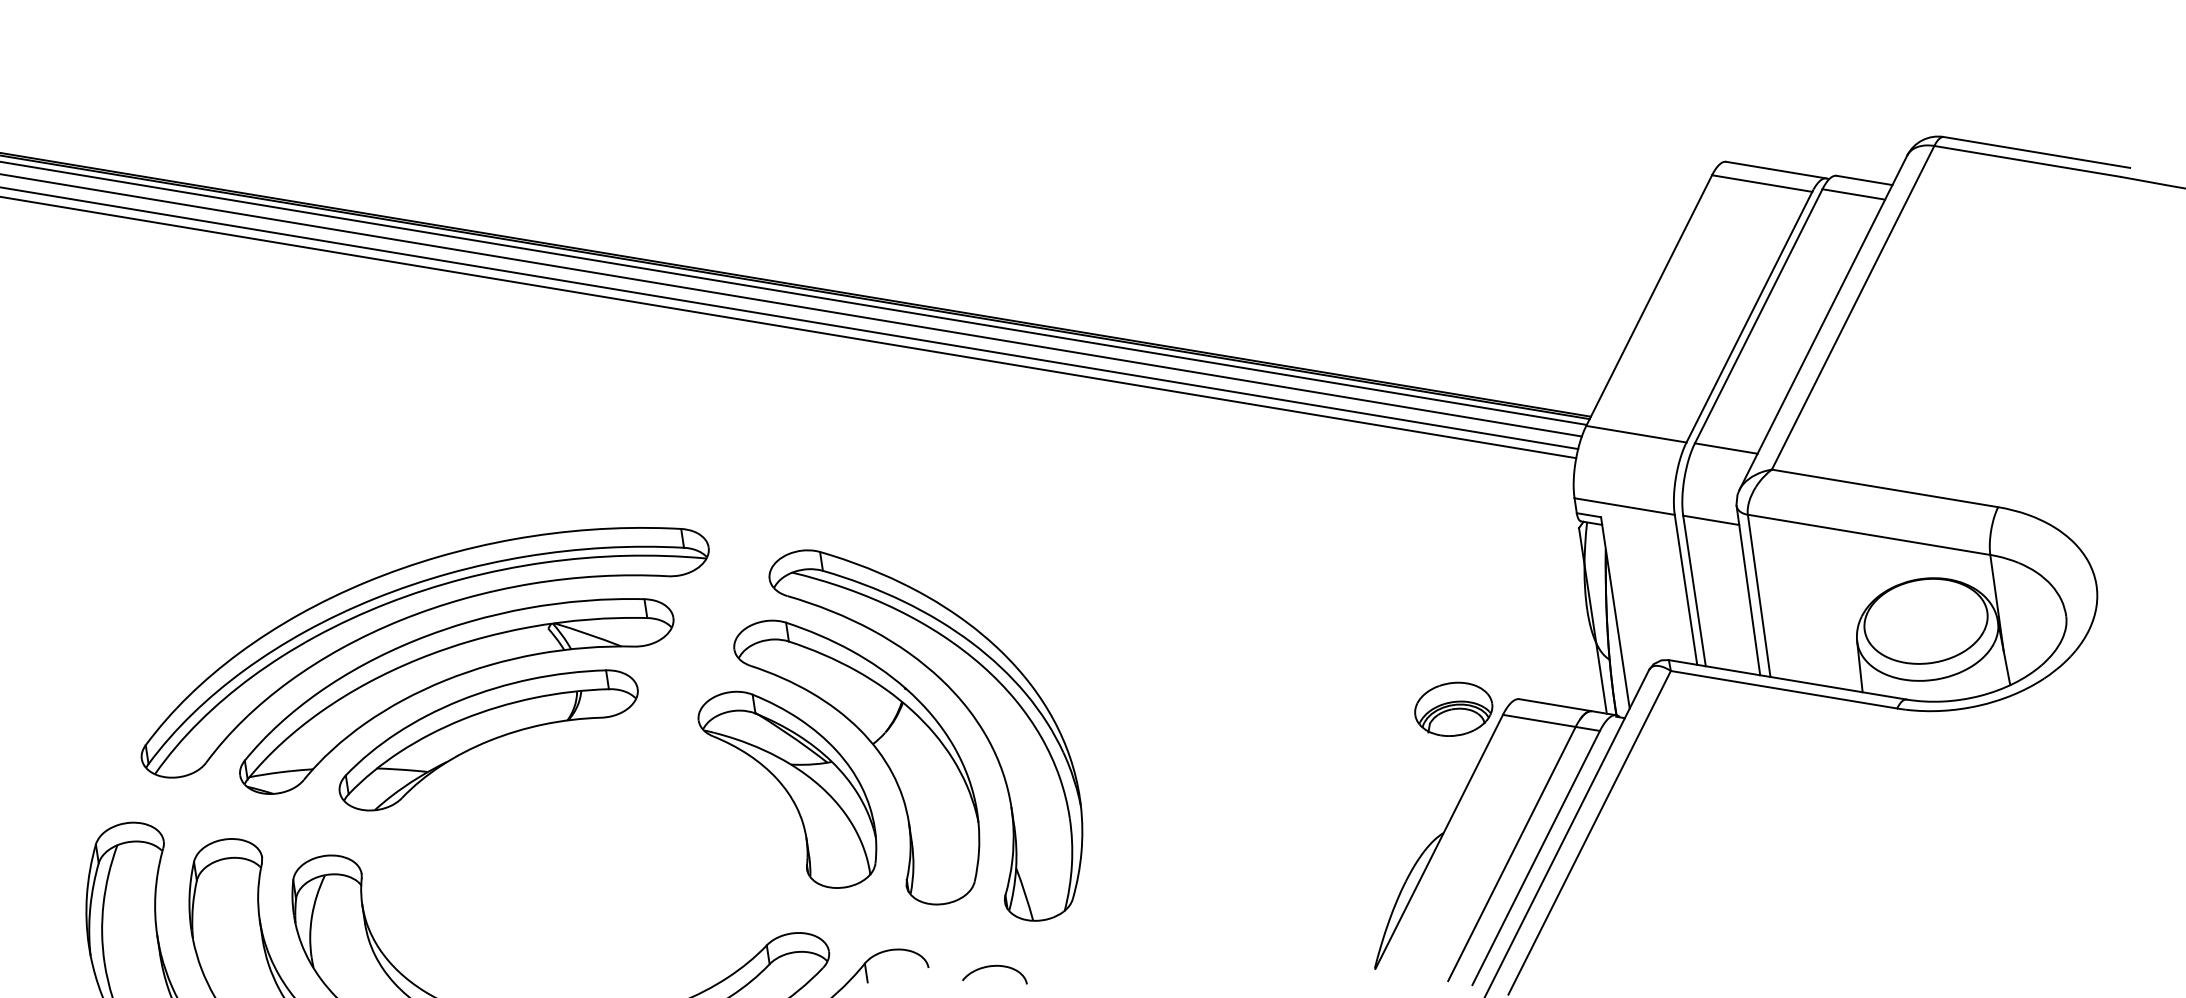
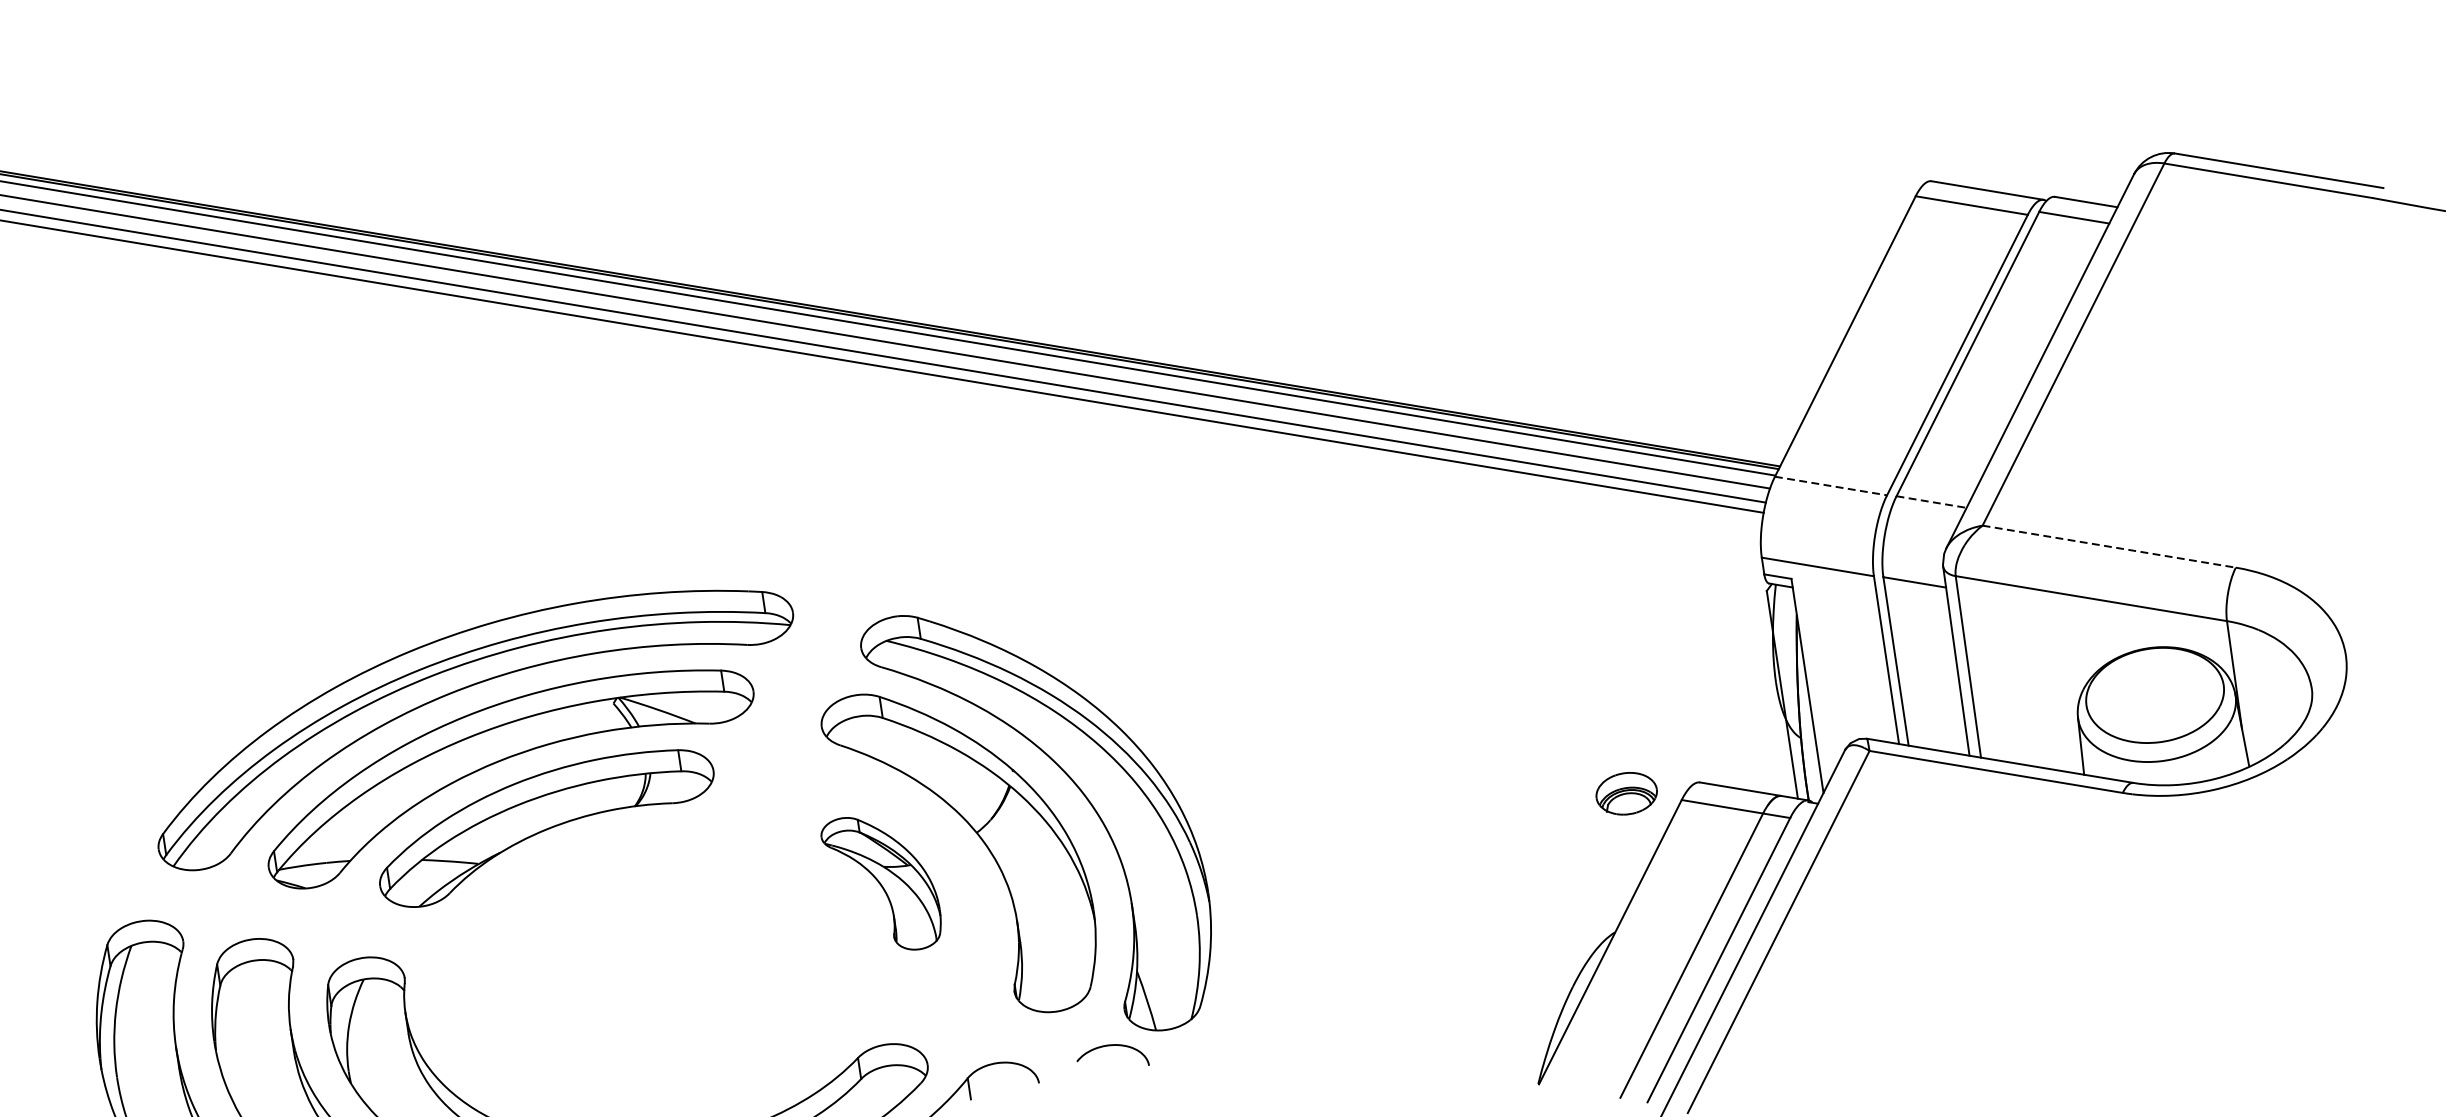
line: (1636, 434) -> (1831, 486), solid -> dashed
line: (1726, 448) -> (1931, 501), solid -> dashed
line: (1885, 488) -> (2109, 546), solid -> dashed
part: (1453, 708) -> (1626, 792), size x0.7
part: (787, 789) -> (881, 883), size x0.6
curve: (994, 966) -> (1112, 1045), moved

